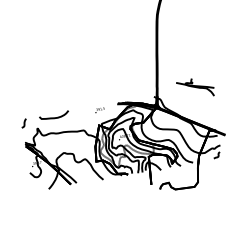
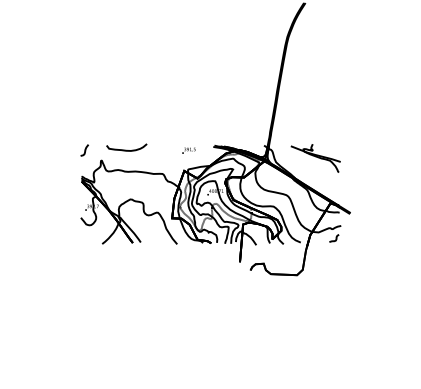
part: (195, 88) -> (315, 158), moved

